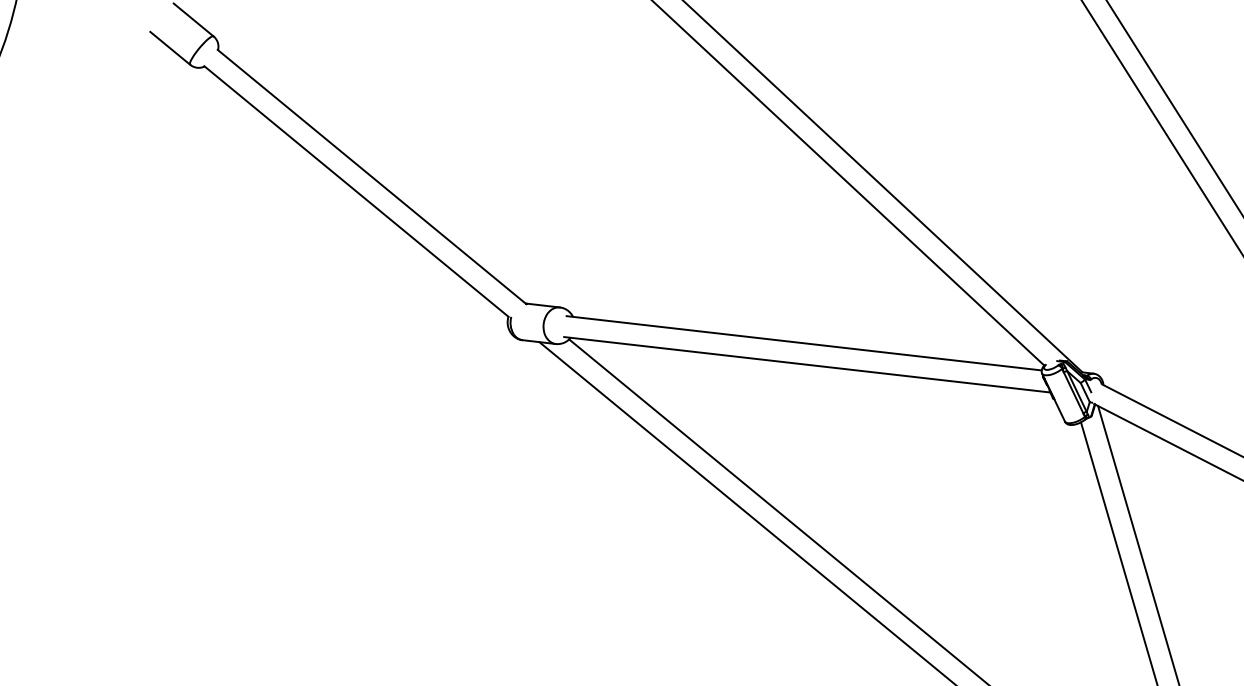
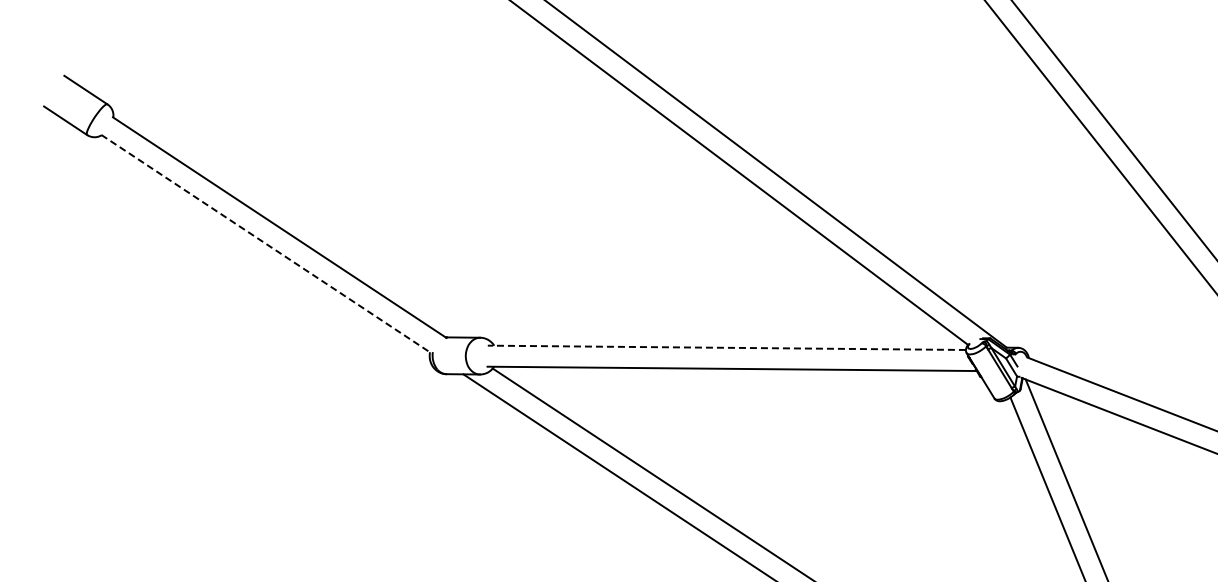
line: (356, 191) -> (265, 243), solid -> dashed
line: (803, 343) -> (726, 348), solid -> dashed

